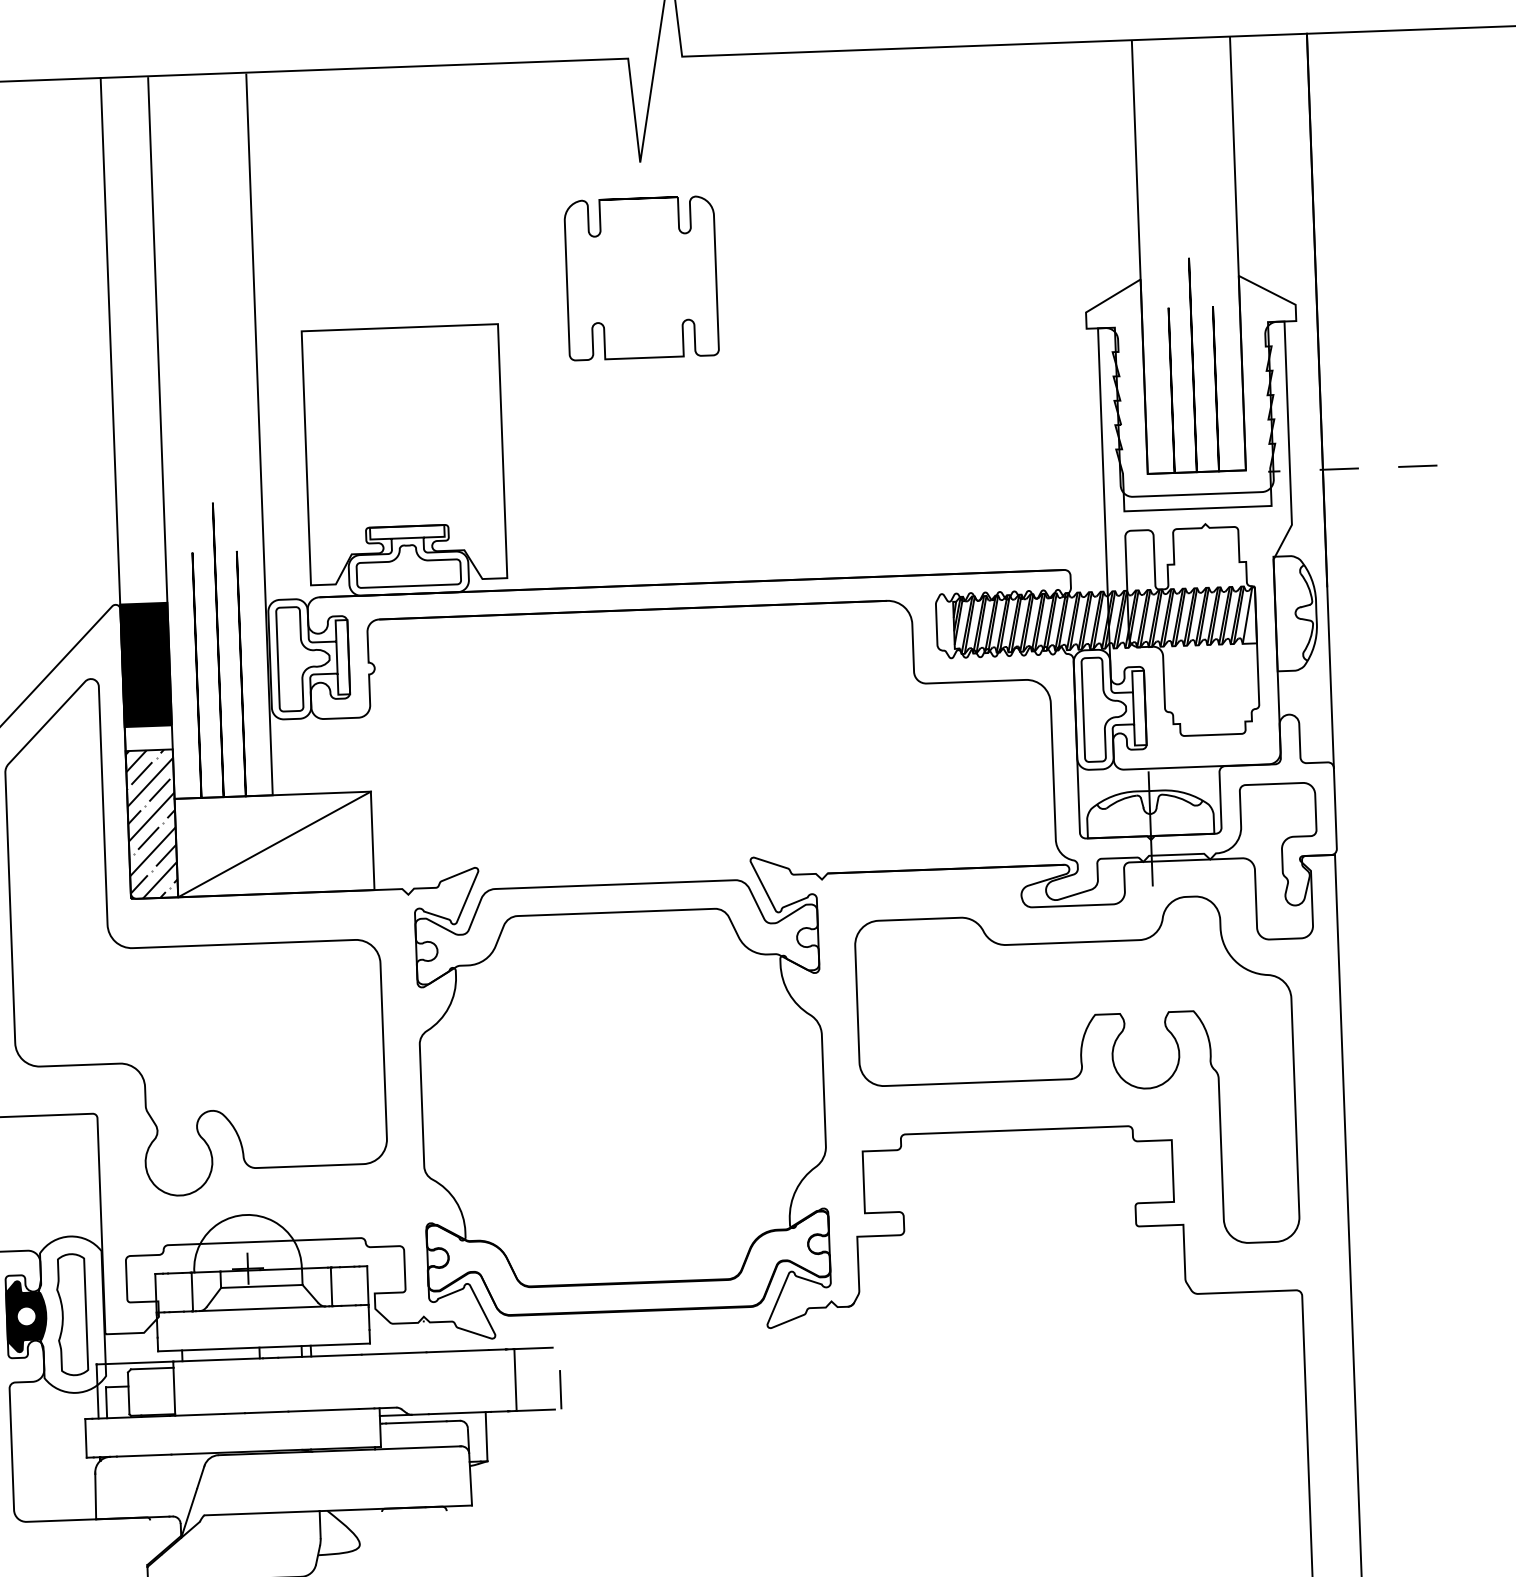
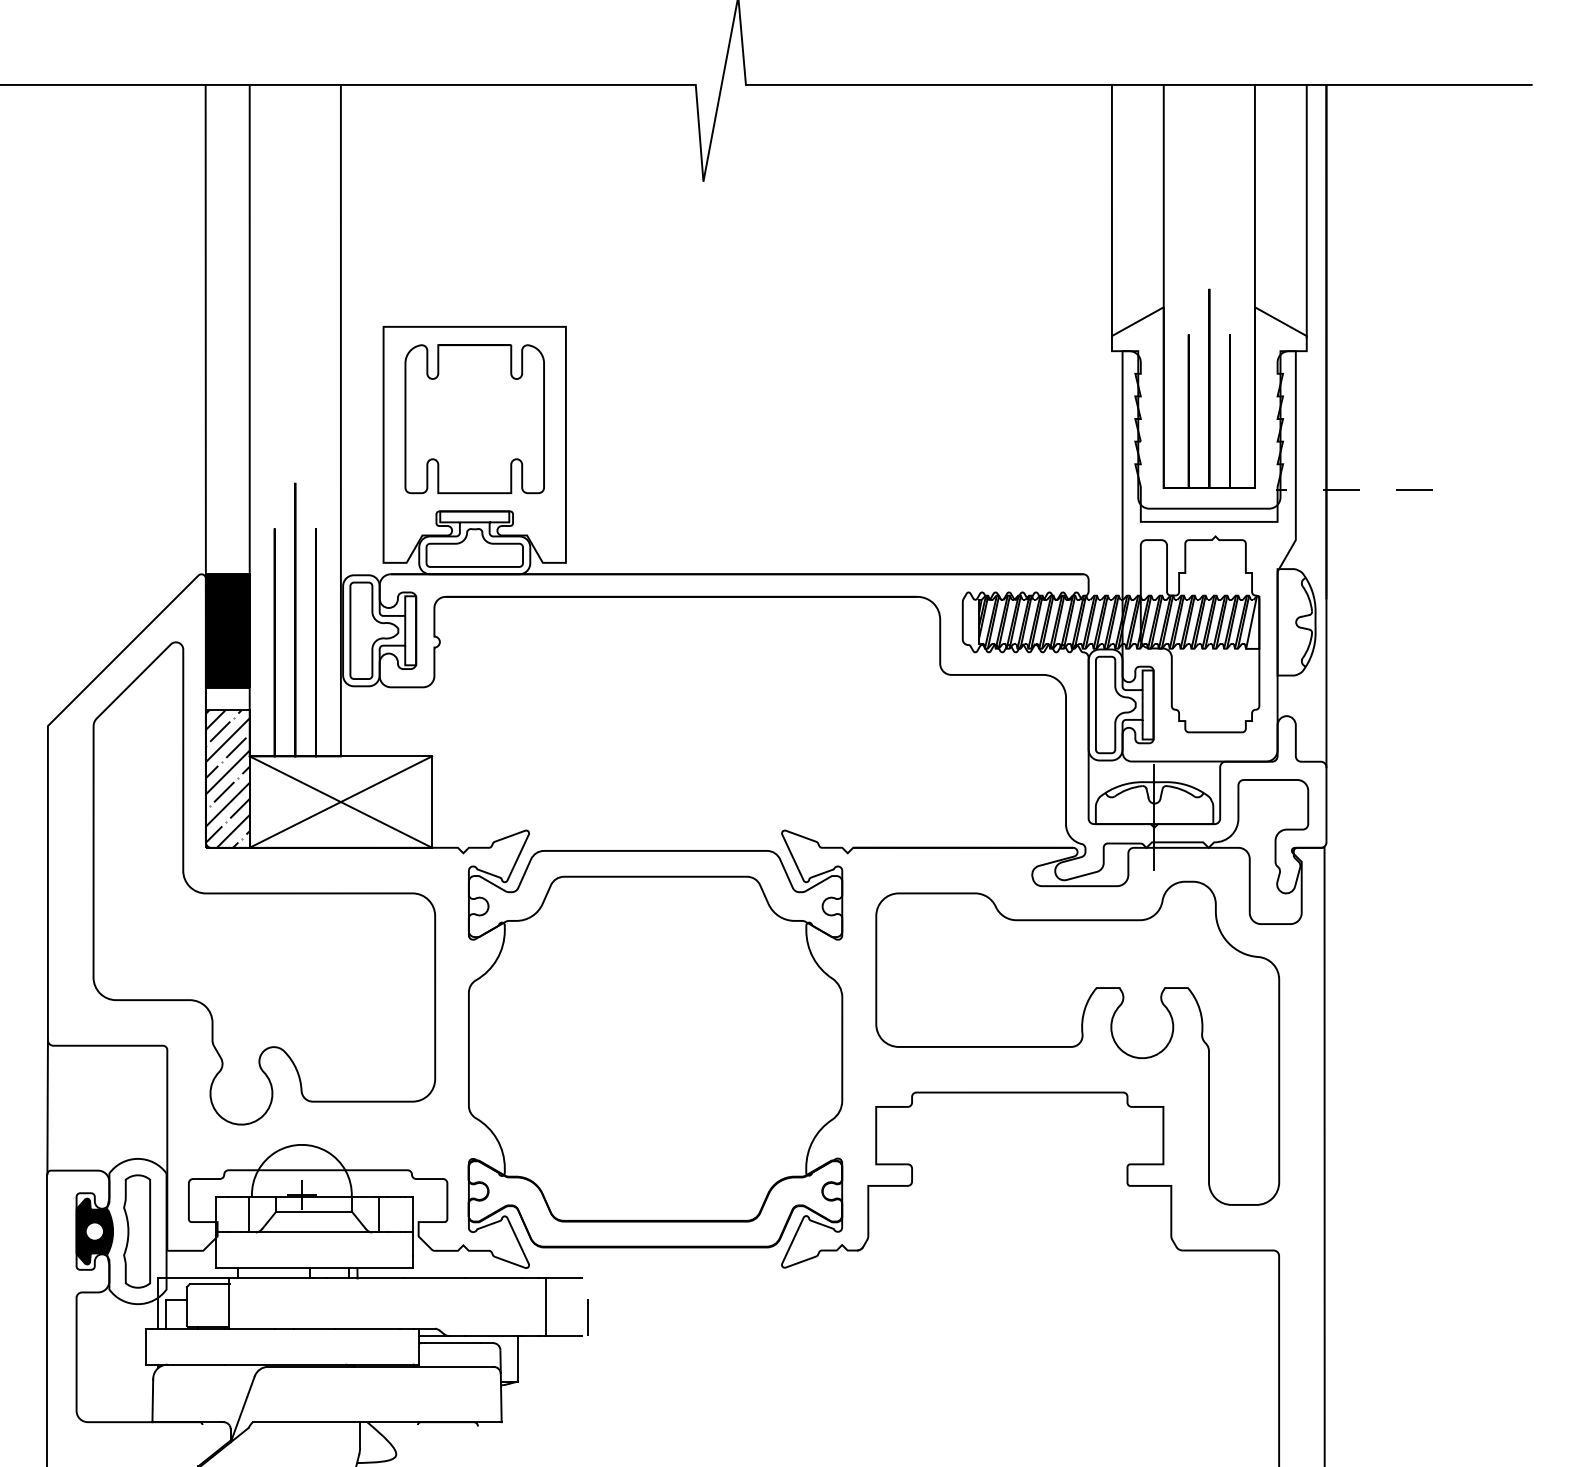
line: (1290, 170) -> (1306, 211), added
line: (1080, 178) -> (1111, 211), added
curve: (602, 323) -> (436, 459), moved
line: (274, 843) -> (340, 801), added

